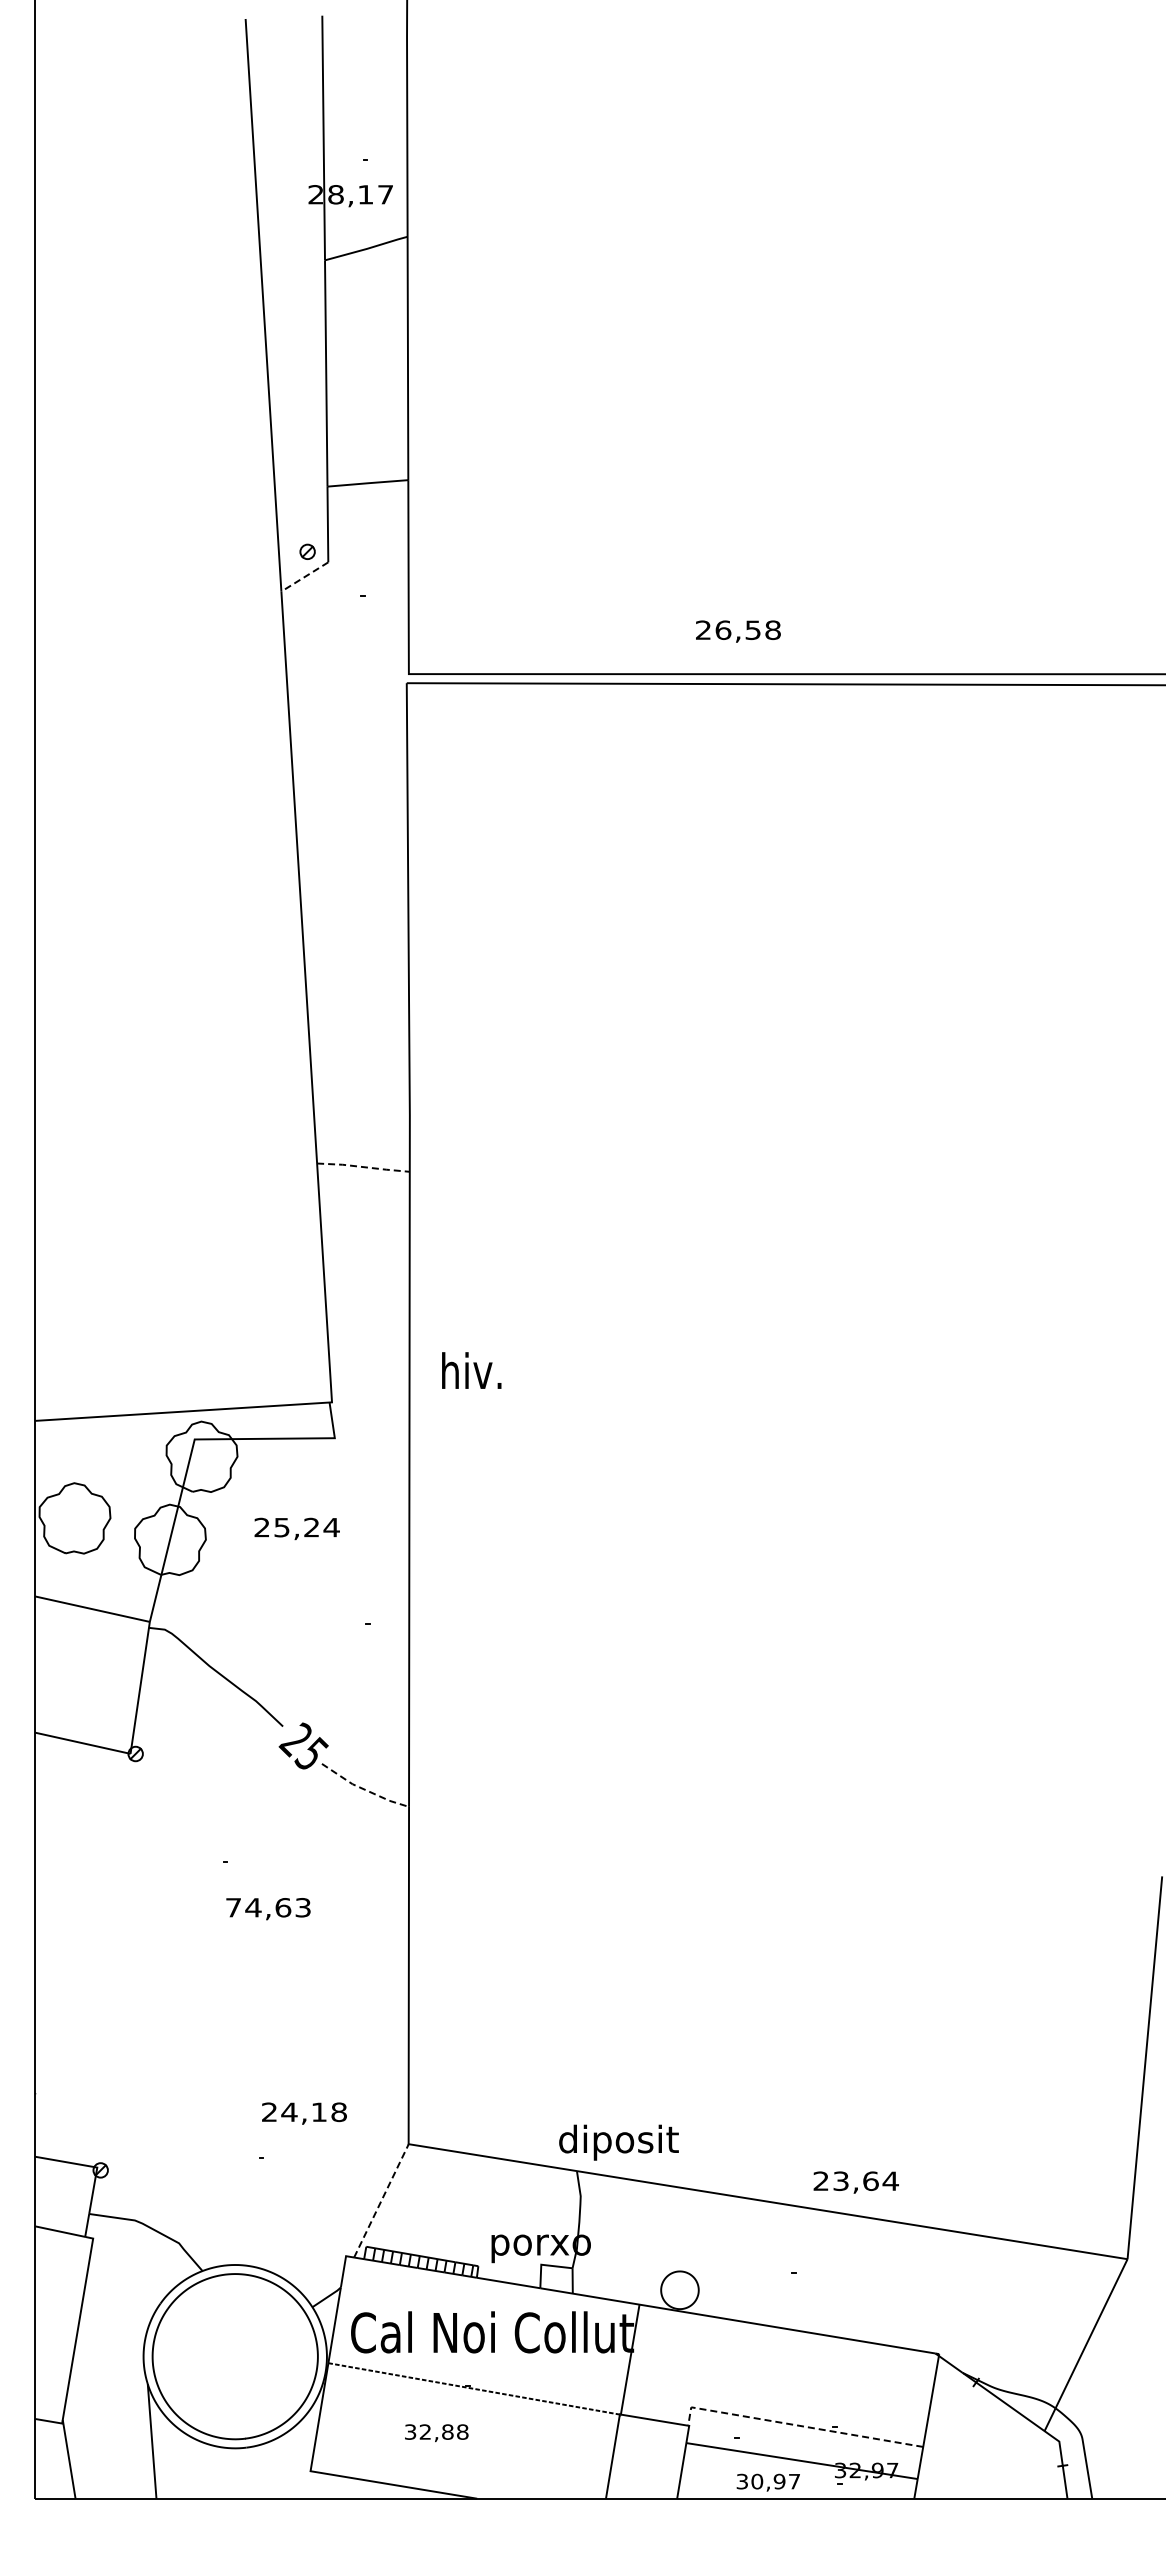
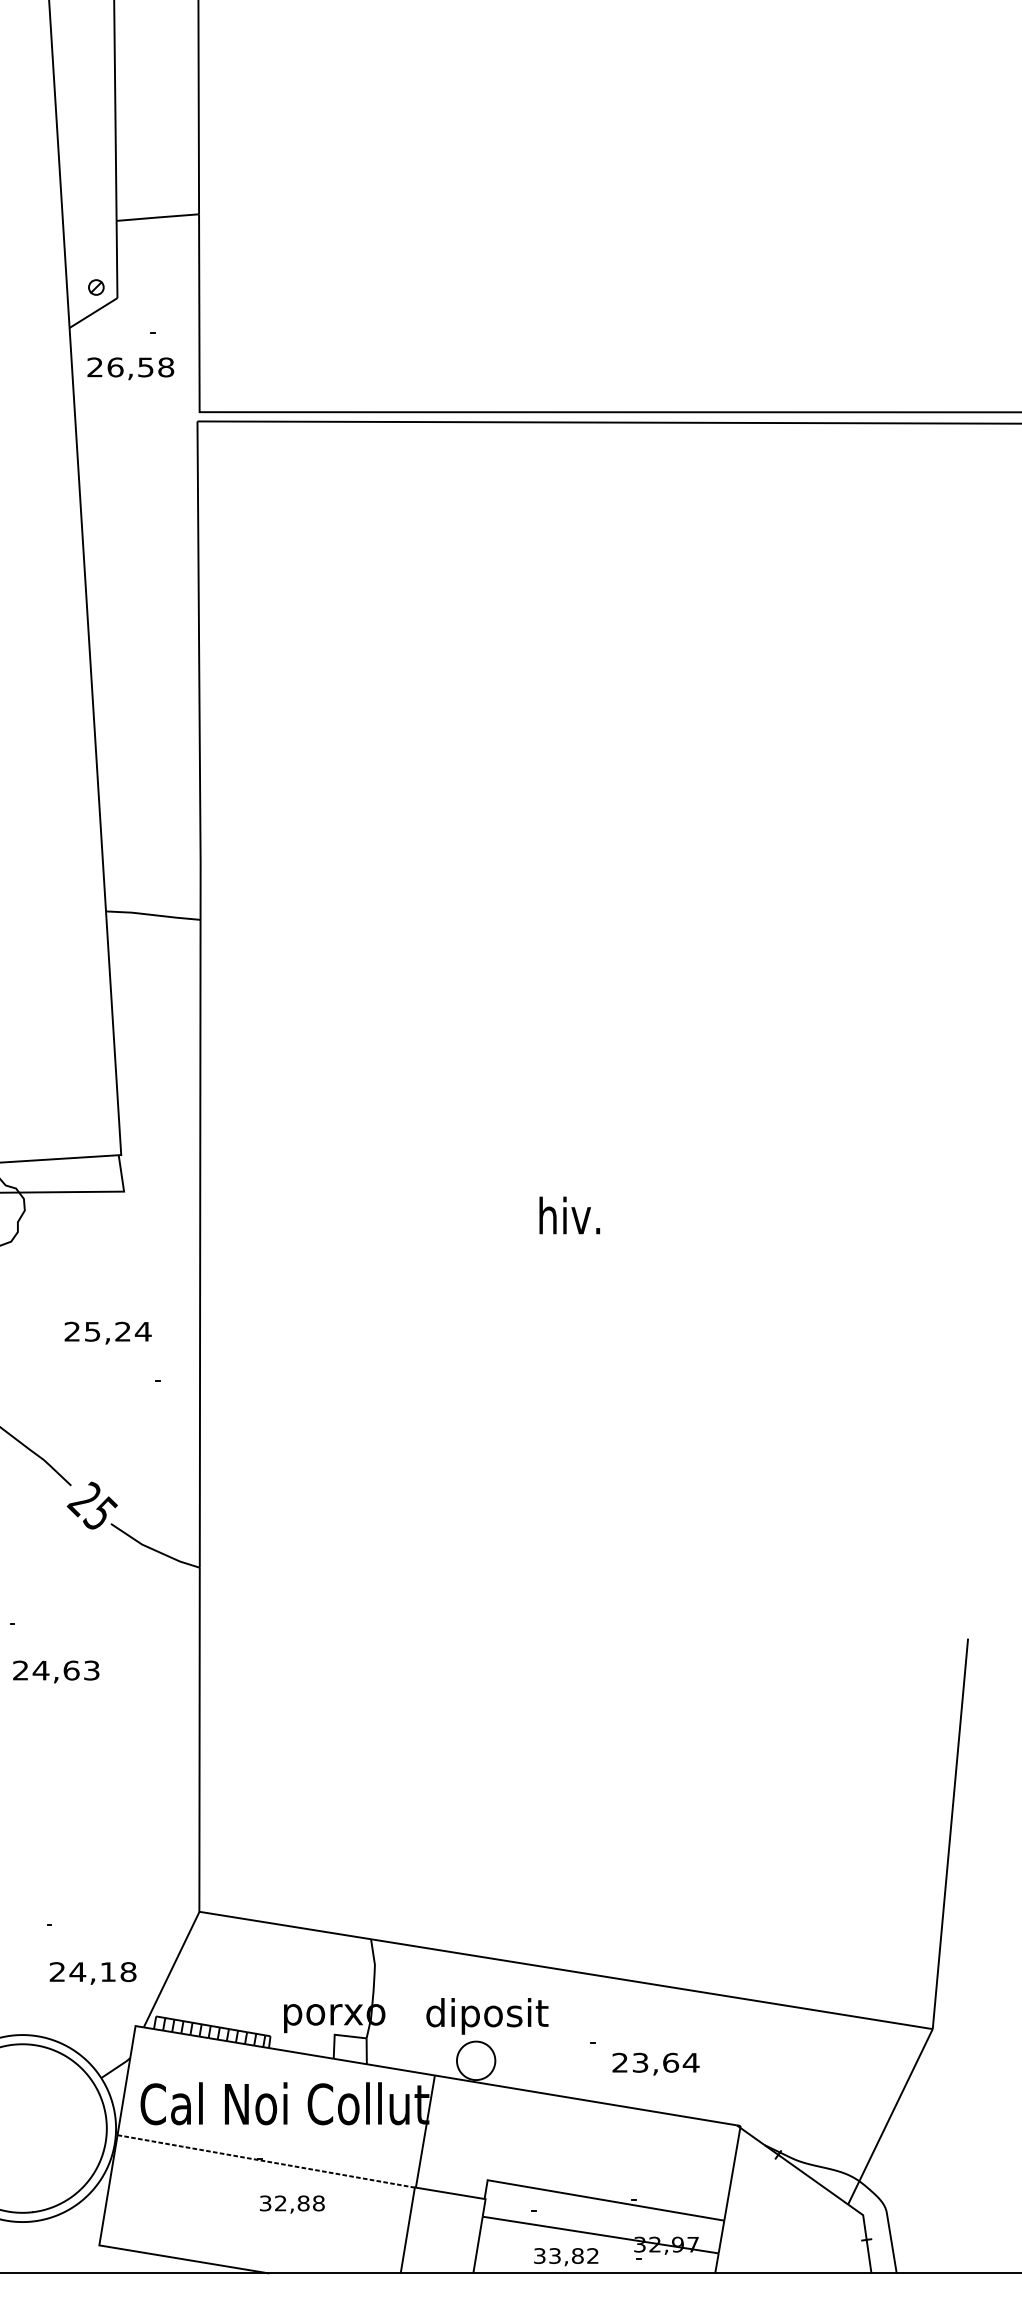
line: (304, 576) -> (93, 312), dashed -> solid
text: (738, 631) -> (130, 368), moved
line: (363, 1167) -> (153, 915), dashed -> solid
text: (471, 1370) -> (569, 1215), moved
text: (296, 1528) -> (107, 1332), moved
line: (364, 1789) -> (154, 1549), dashed -> solid
text: (233, 1907) -> (20, 1670), 74,63 -> 24,63
text: (304, 2113) -> (93, 1973), moved
text: (618, 2142) -> (486, 2016), moved
text: (855, 2182) -> (655, 2064), moved
line: (381, 2200) -> (171, 1969), dashed -> solid
line: (797, 2425) -> (596, 2198), dashed -> solid
text: (436, 2433) -> (292, 2204), moved
text: (775, 2481) -> (573, 2255), 30,97 -> 33,82

